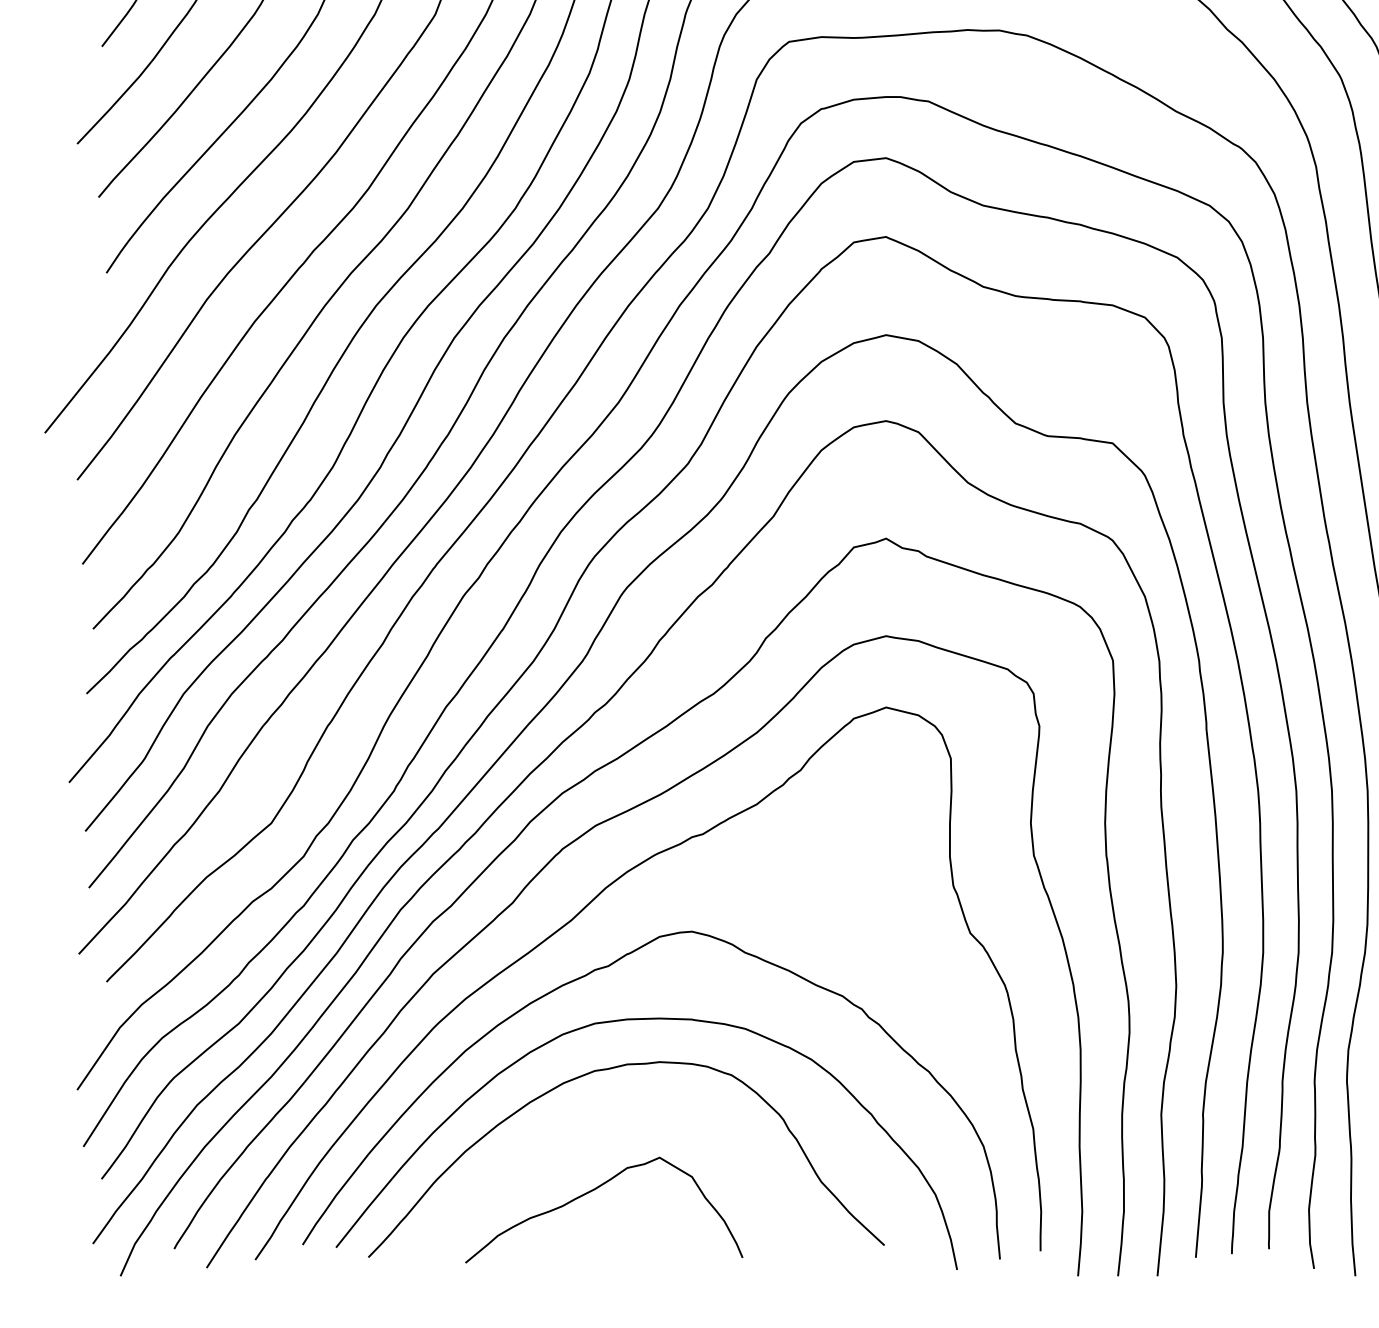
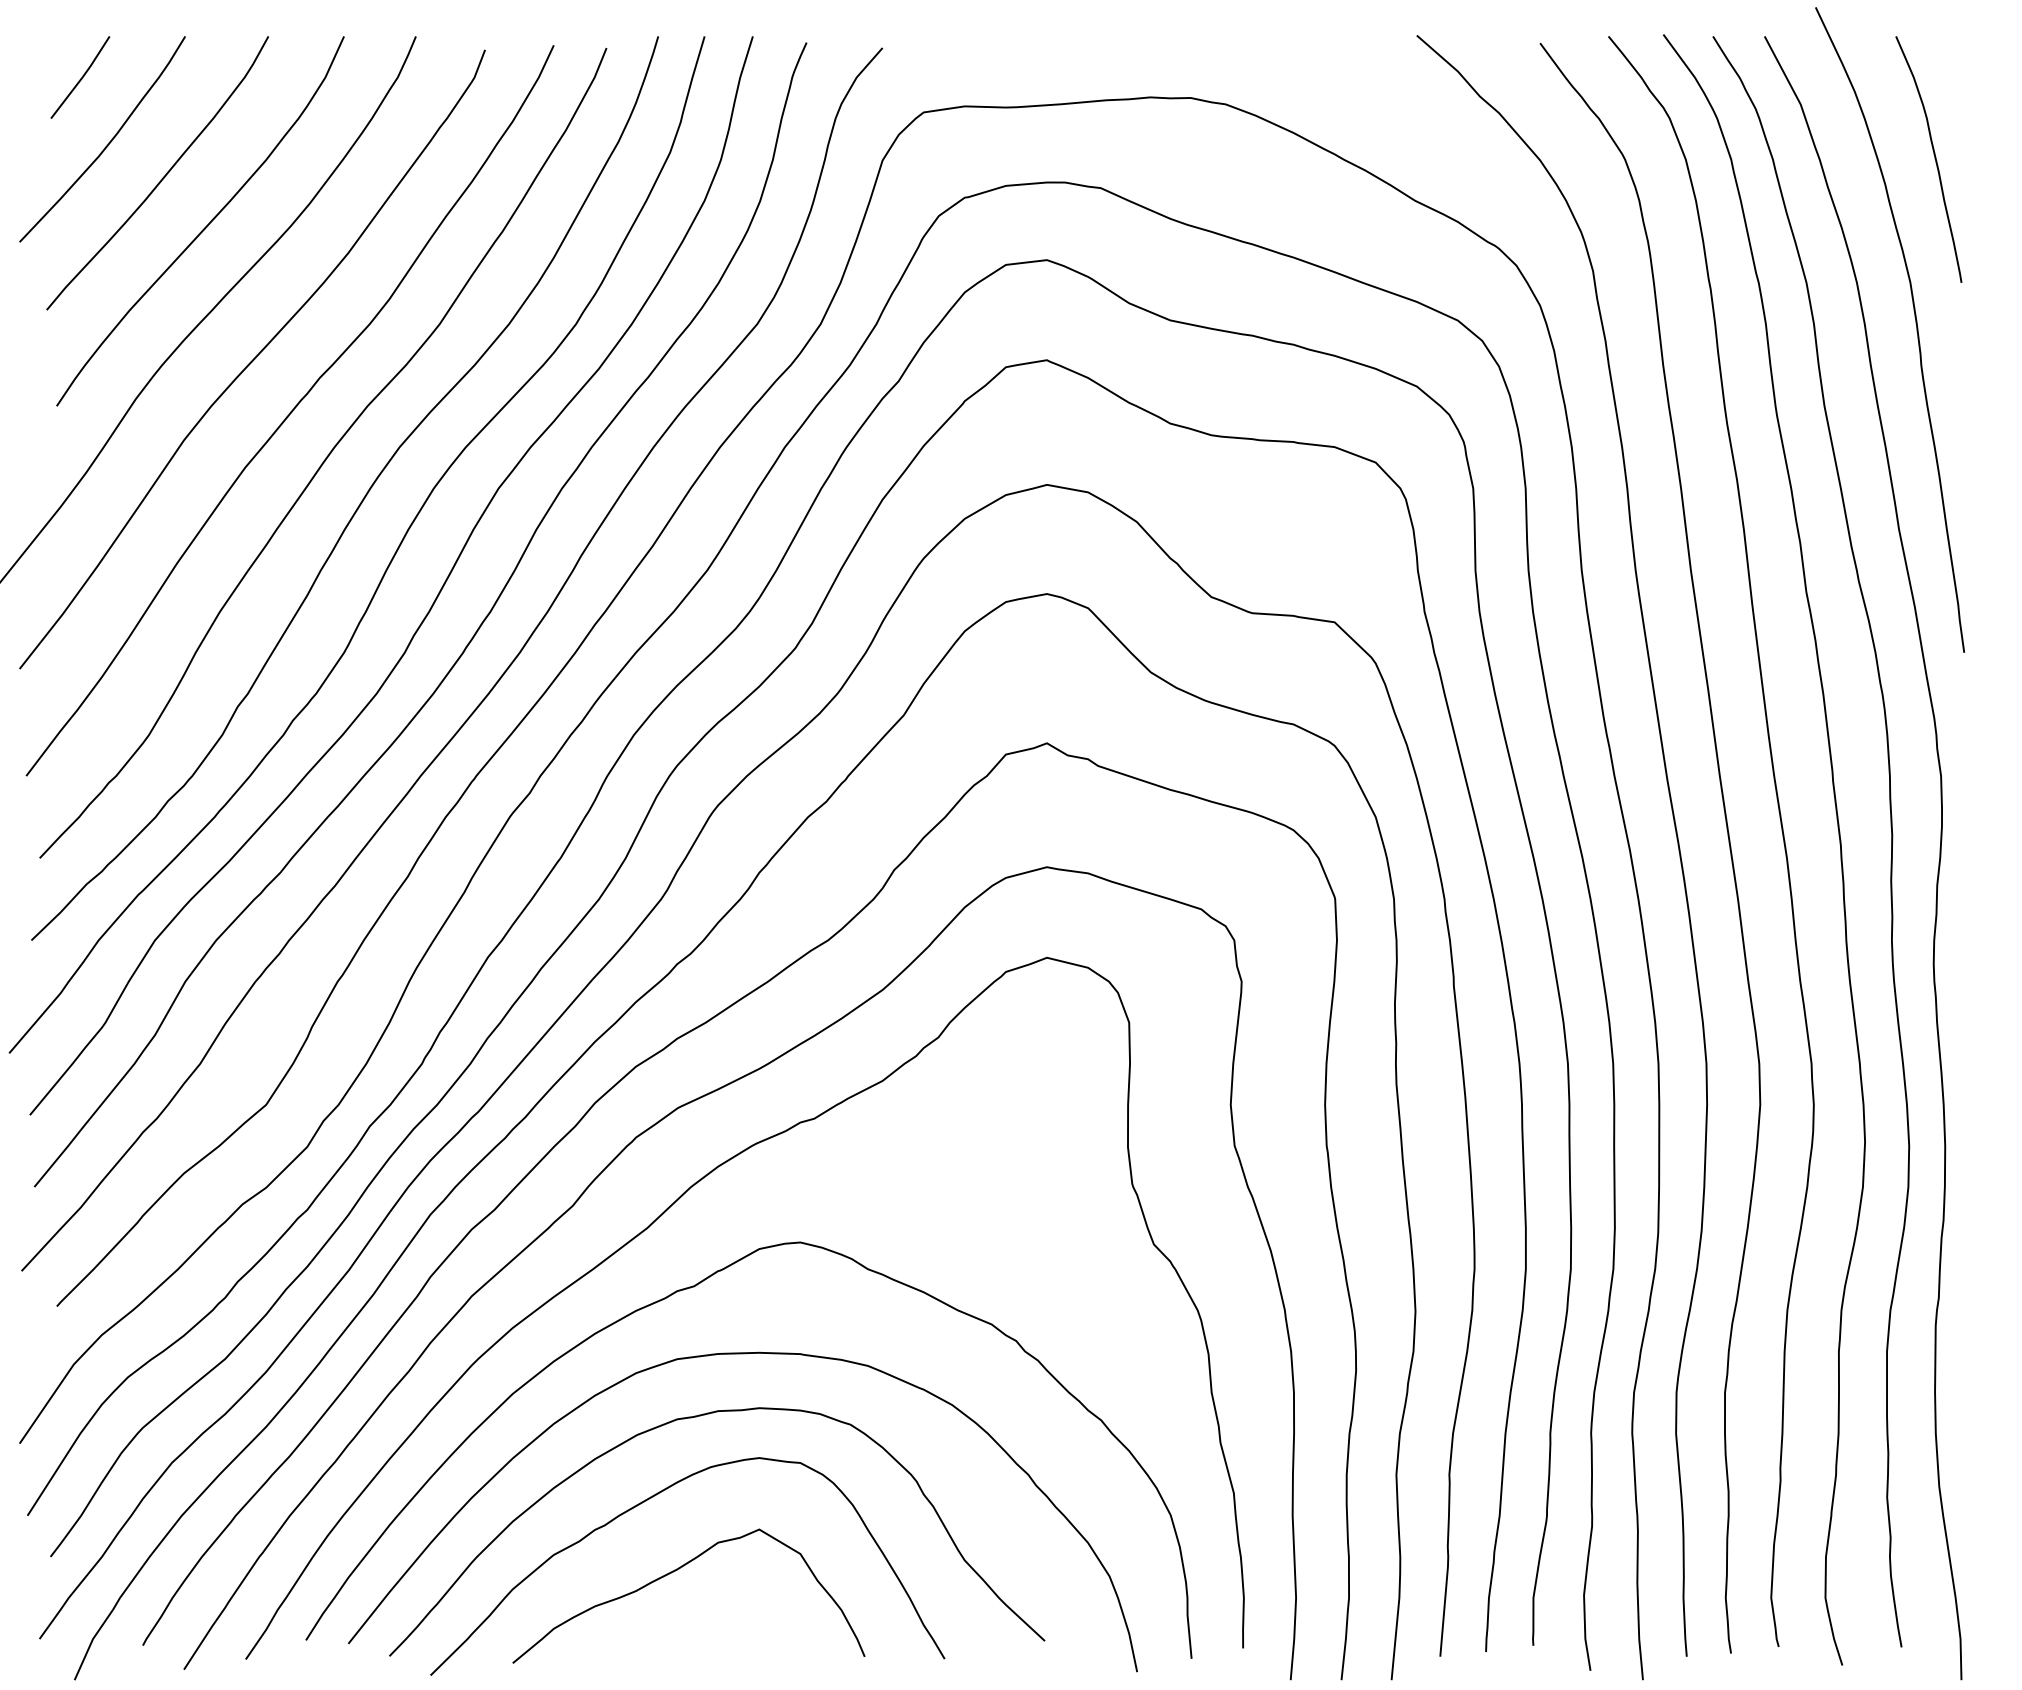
curve: (570, 1135) -> (646, 1501), added

